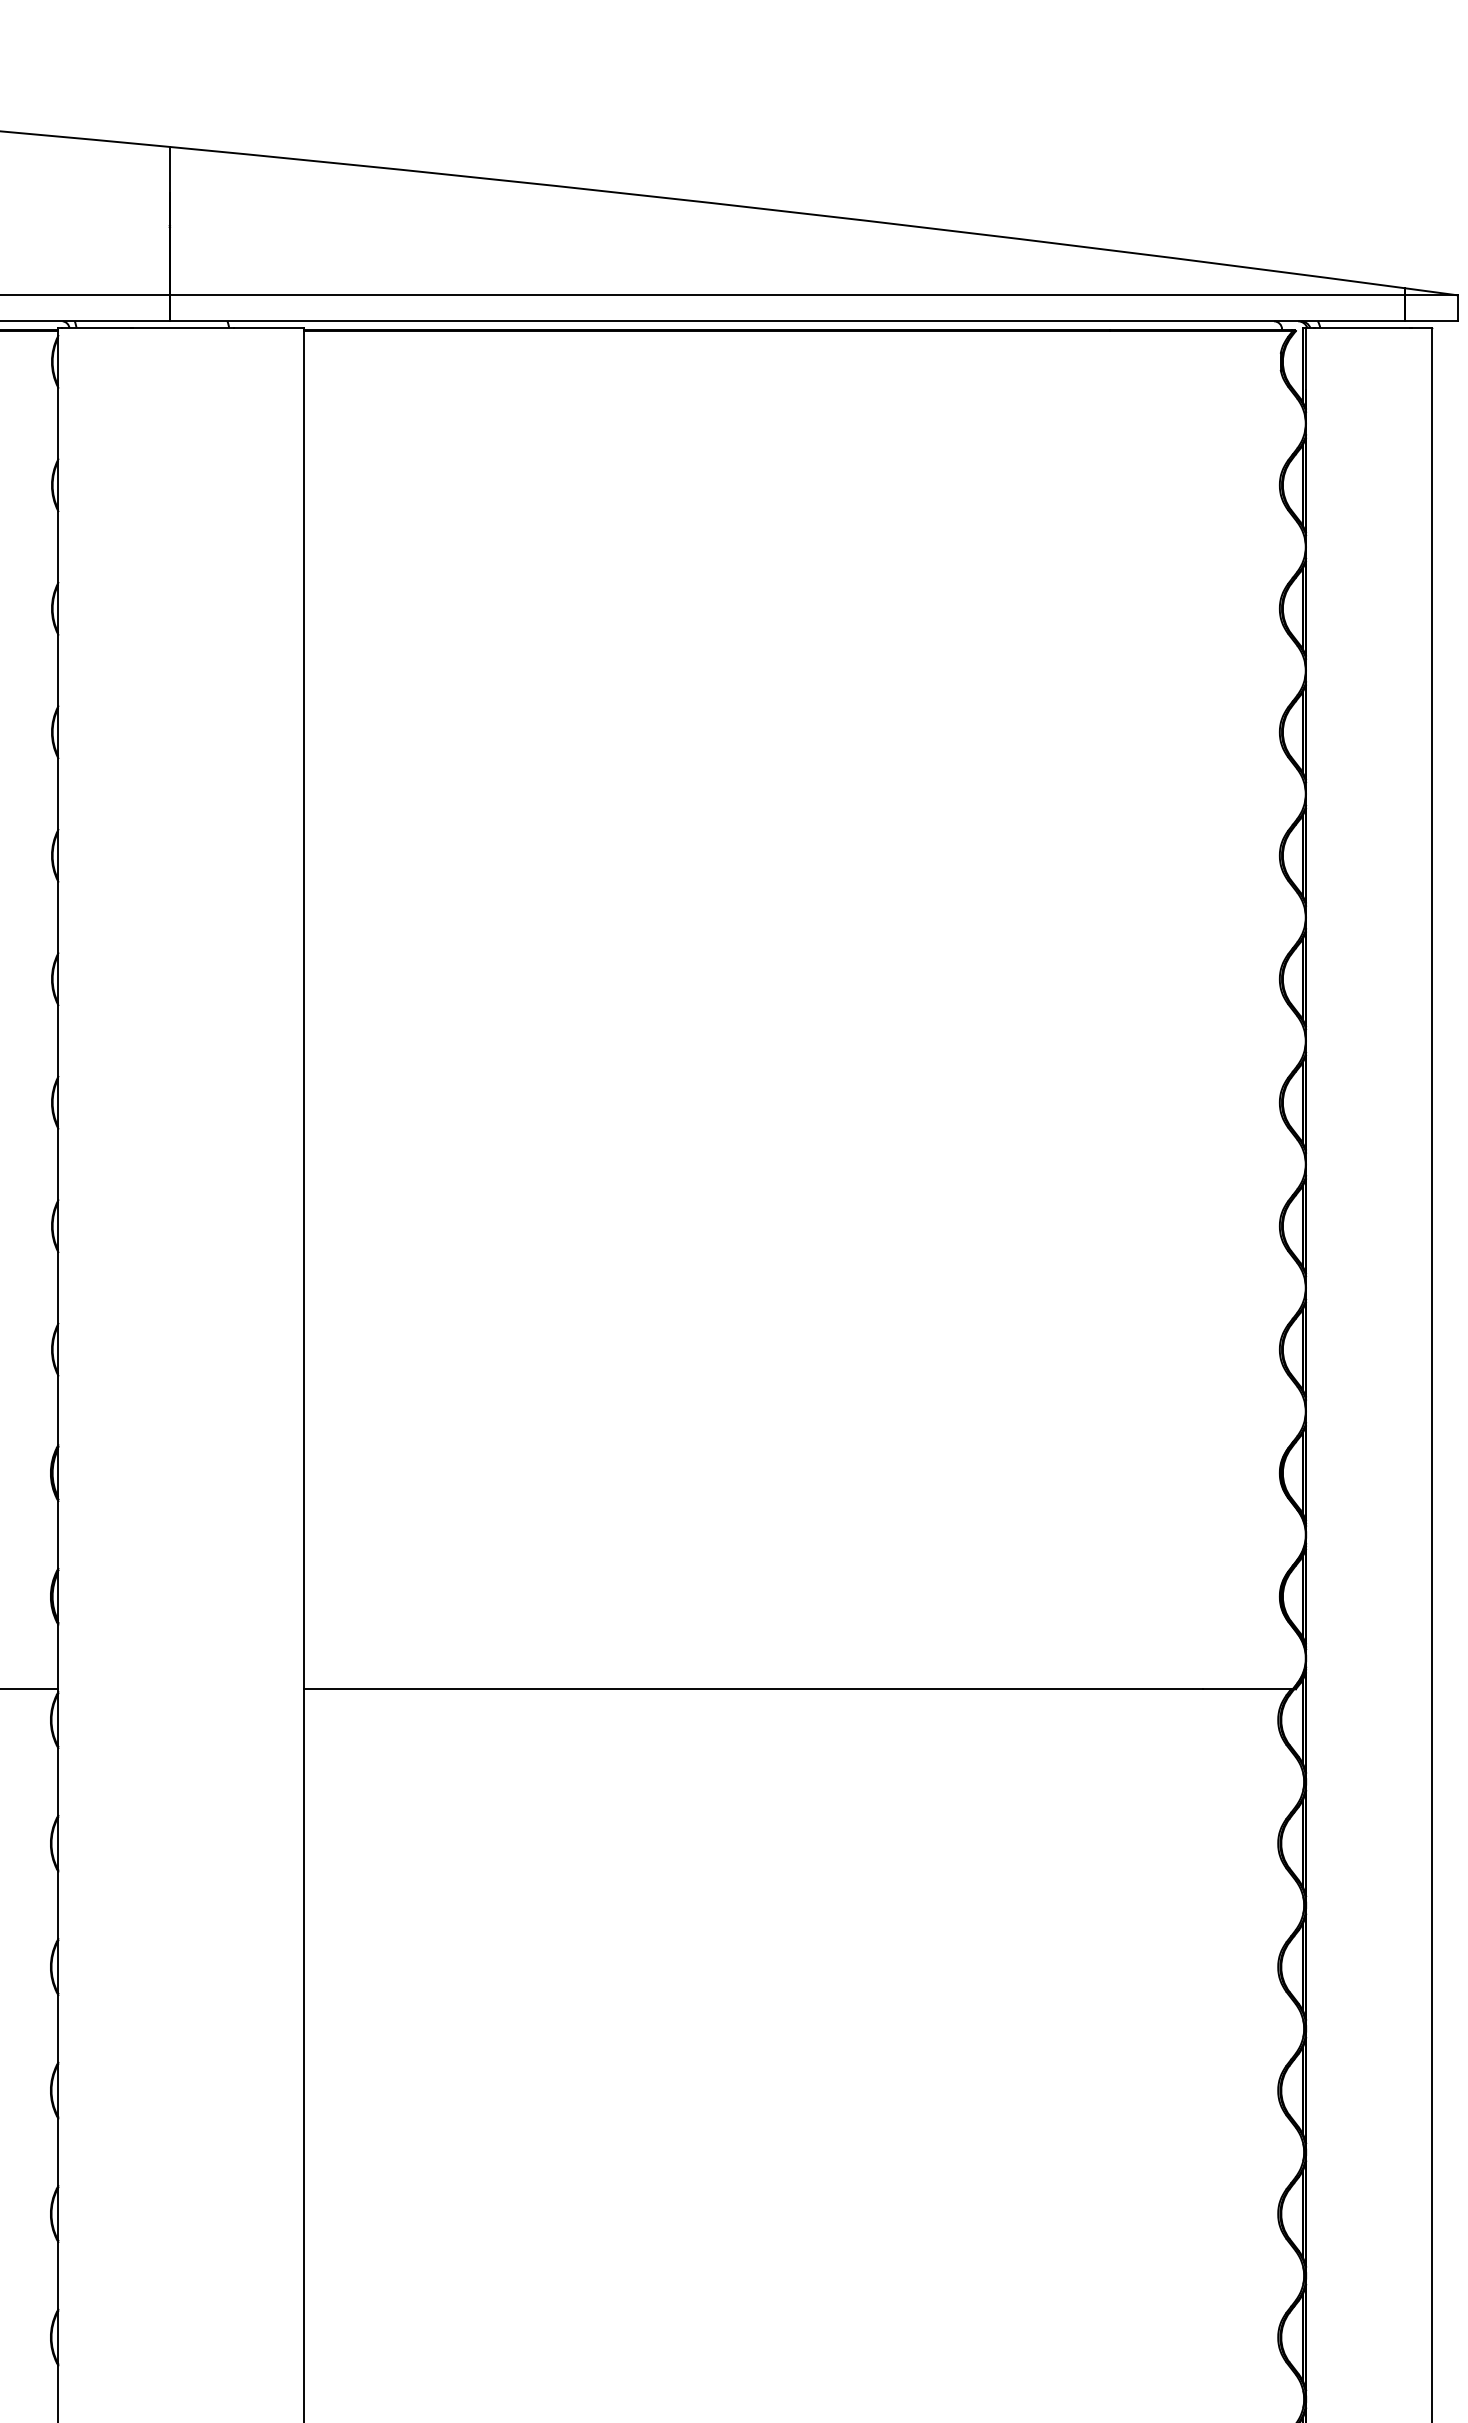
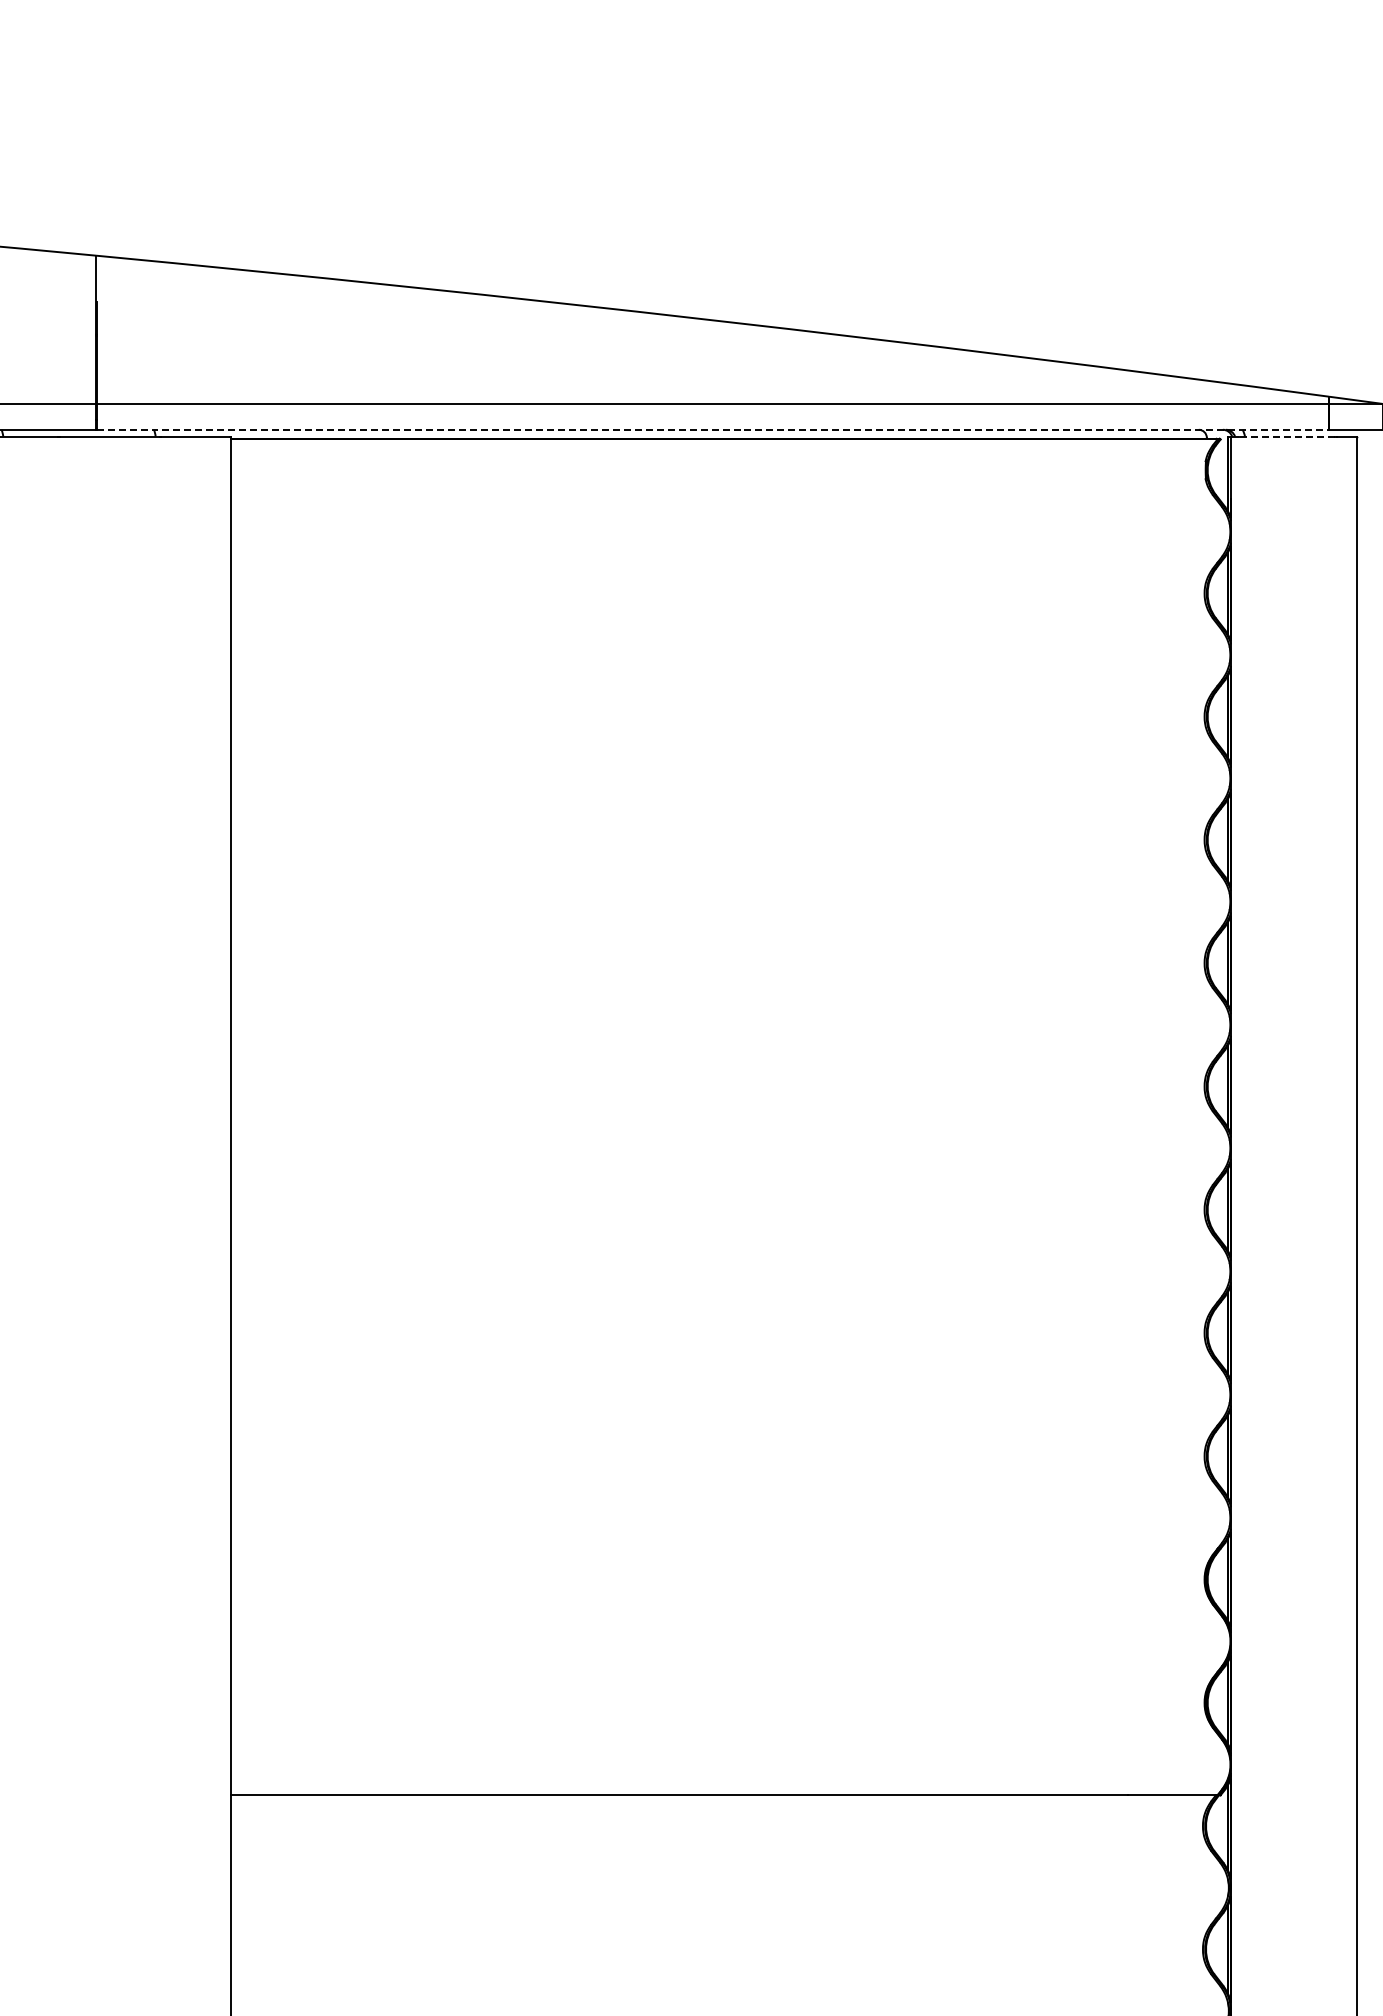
line: (787, 321) -> (713, 429), solid -> dashed
line: (1362, 328) -> (1287, 436), solid -> dashed

